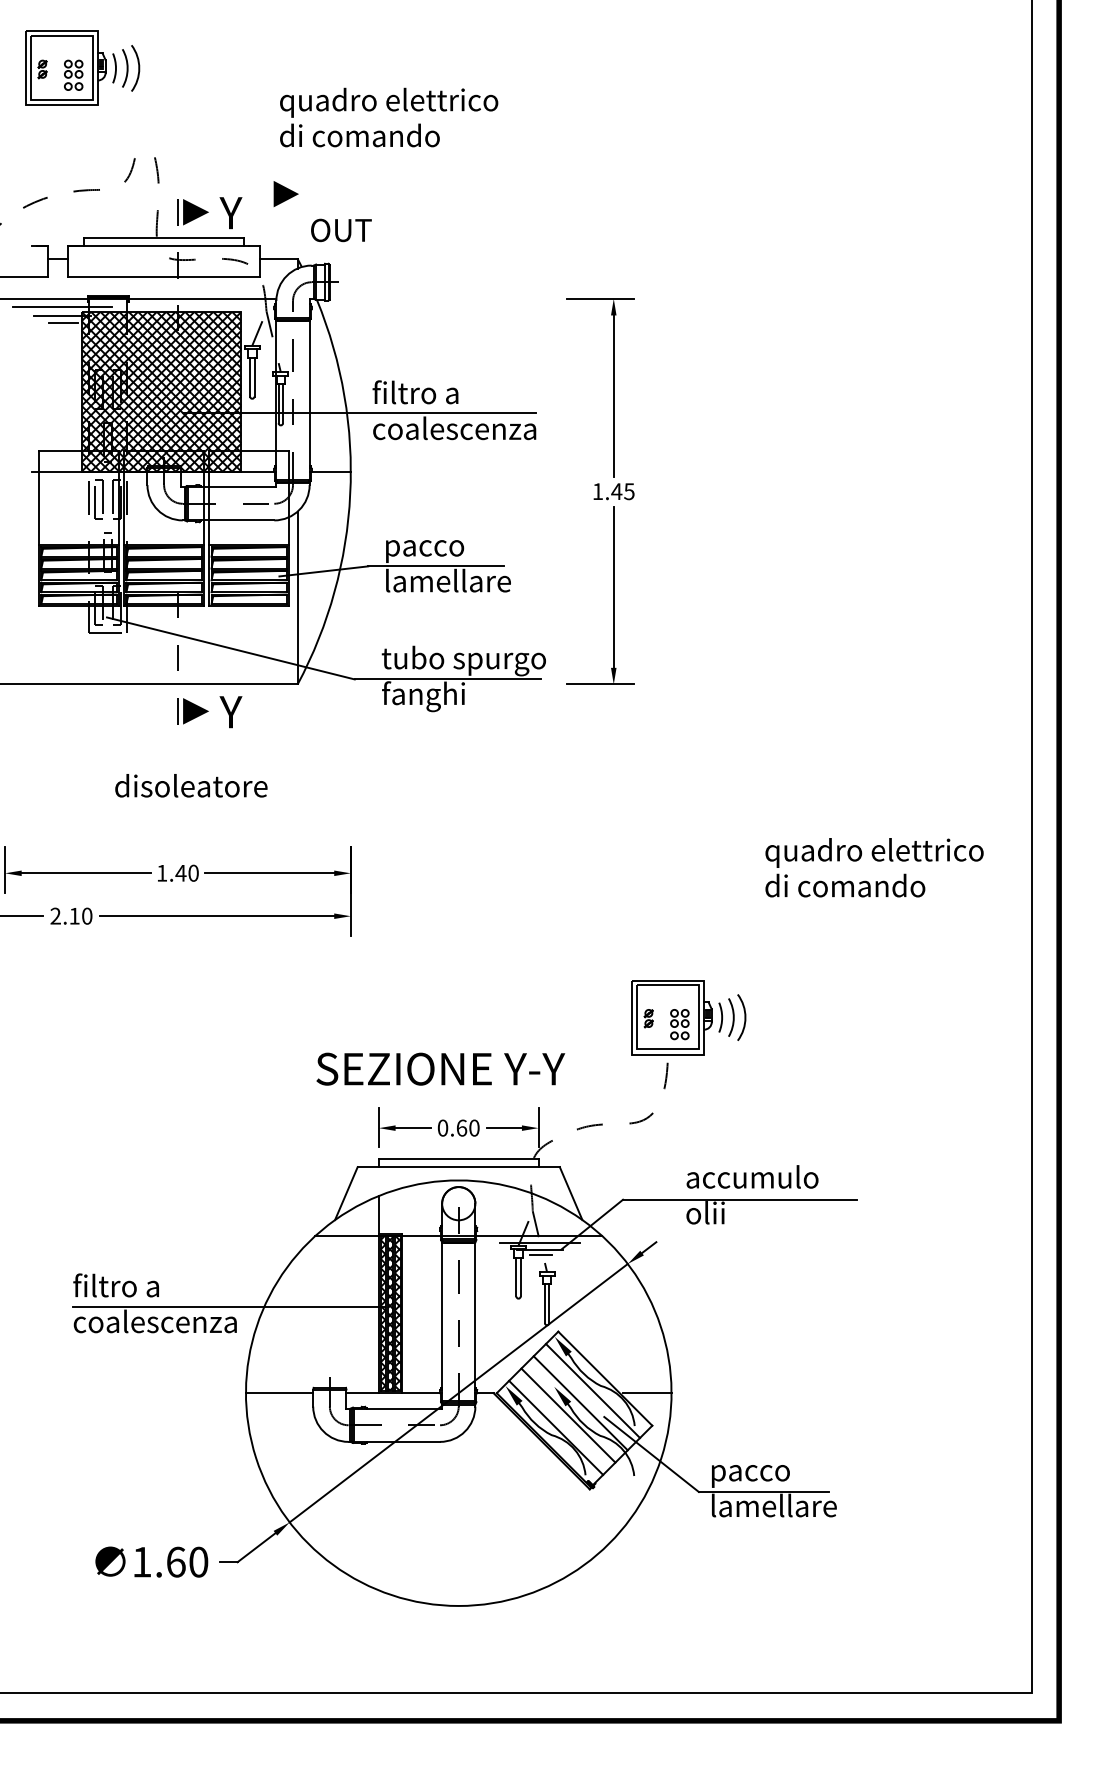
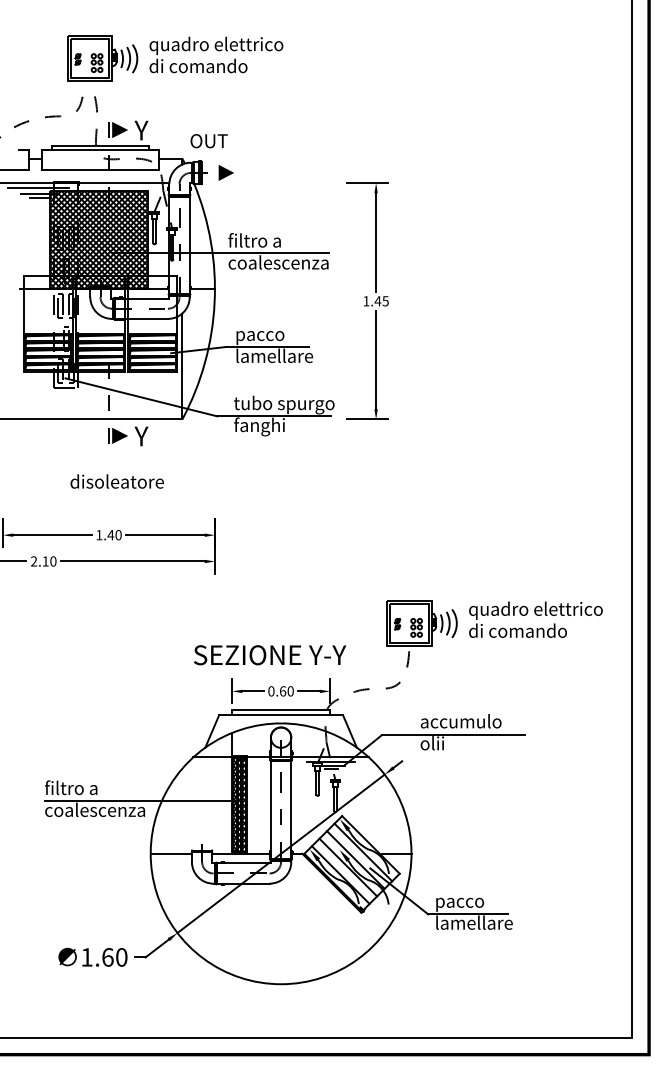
part: (82, 67) -> (102, 58), moved
text: (389, 116) -> (216, 54), moved
line: (284, 193) -> (225, 172), moved
text: (873, 867) -> (535, 619), moved

